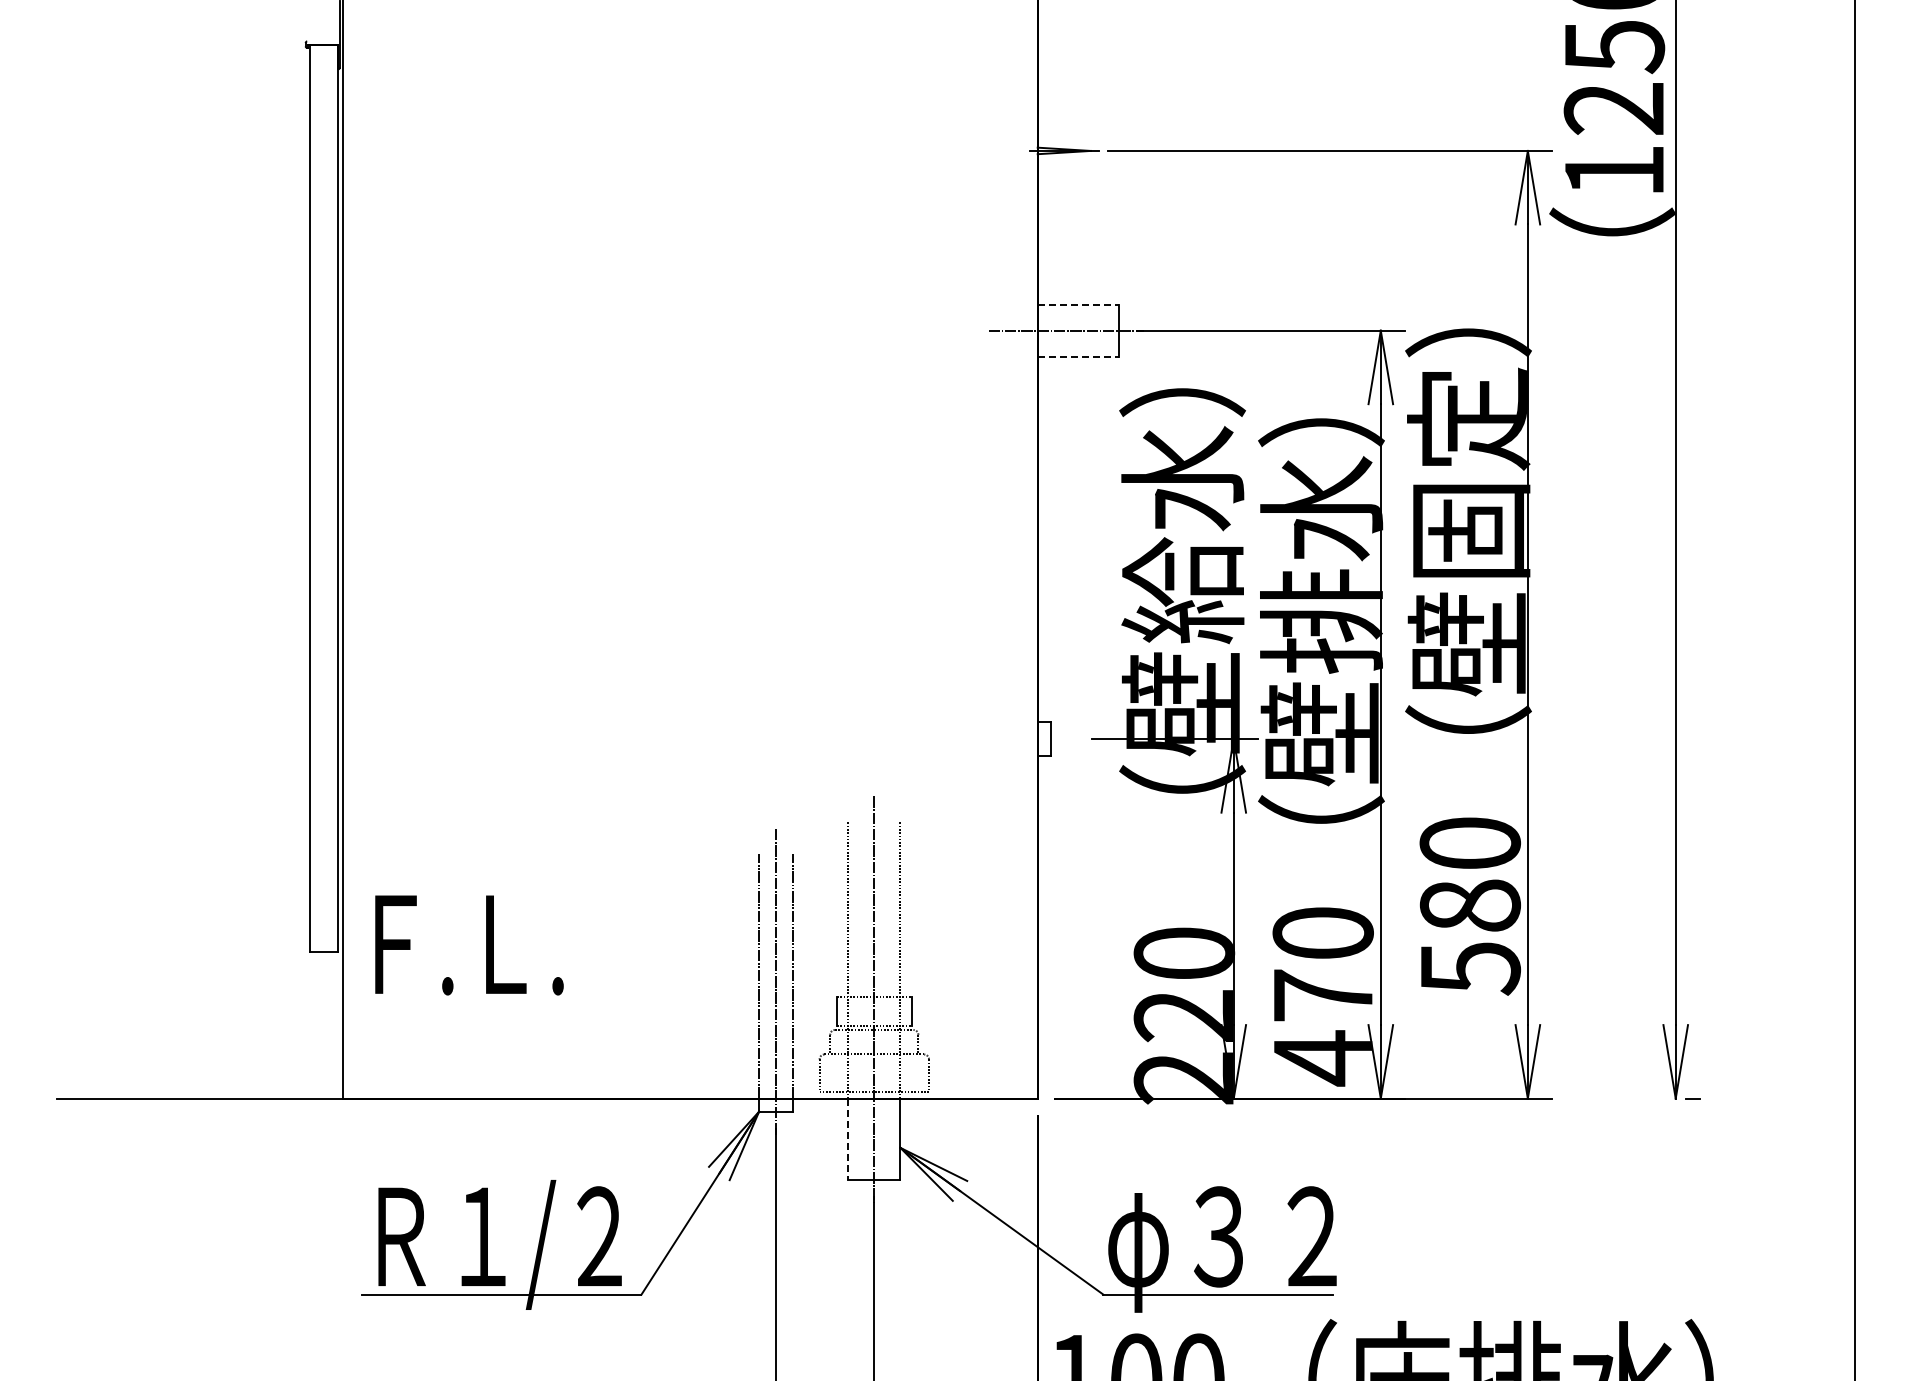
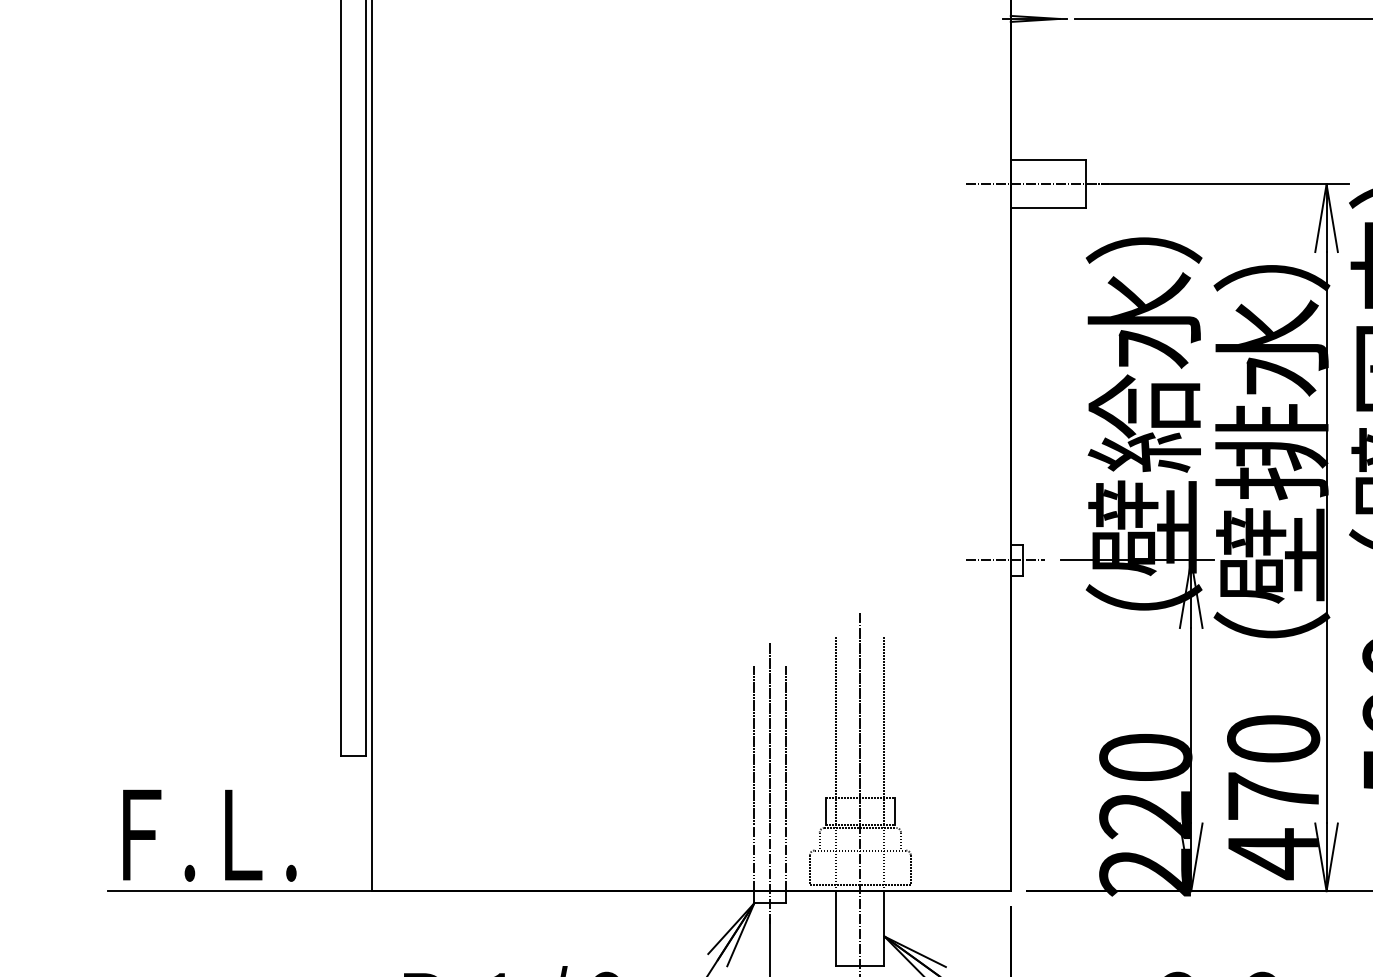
line: (1078, 304) -> (1048, 160), dashed -> solid
line: (1078, 356) -> (1048, 208), dashed -> solid
line: (1031, 739) -> (1005, 560), added
text: (469, 945) -> (209, 835), moved
line: (848, 1139) -> (836, 928), dashed -> solid

